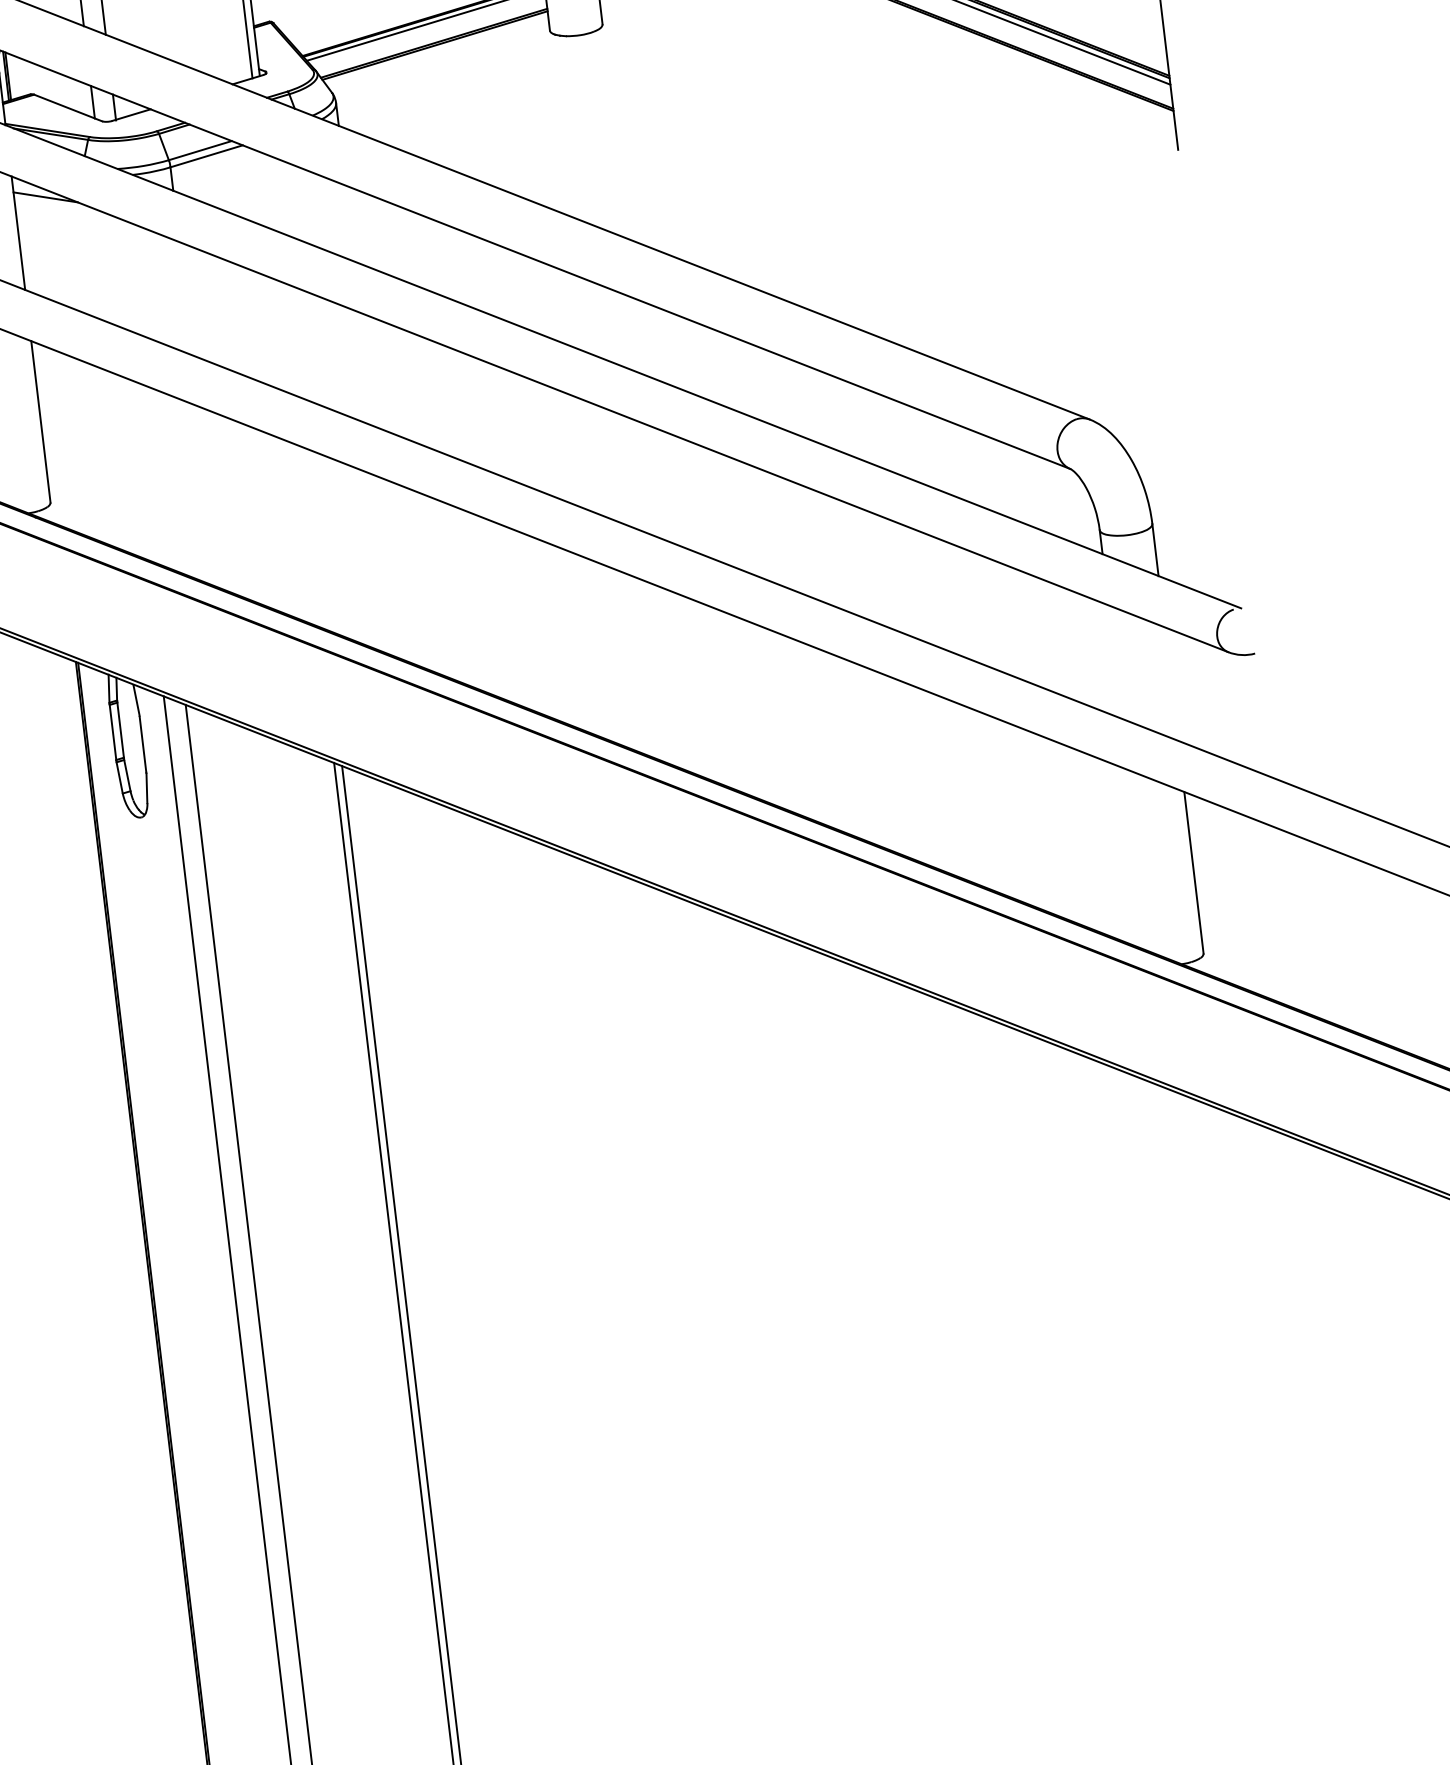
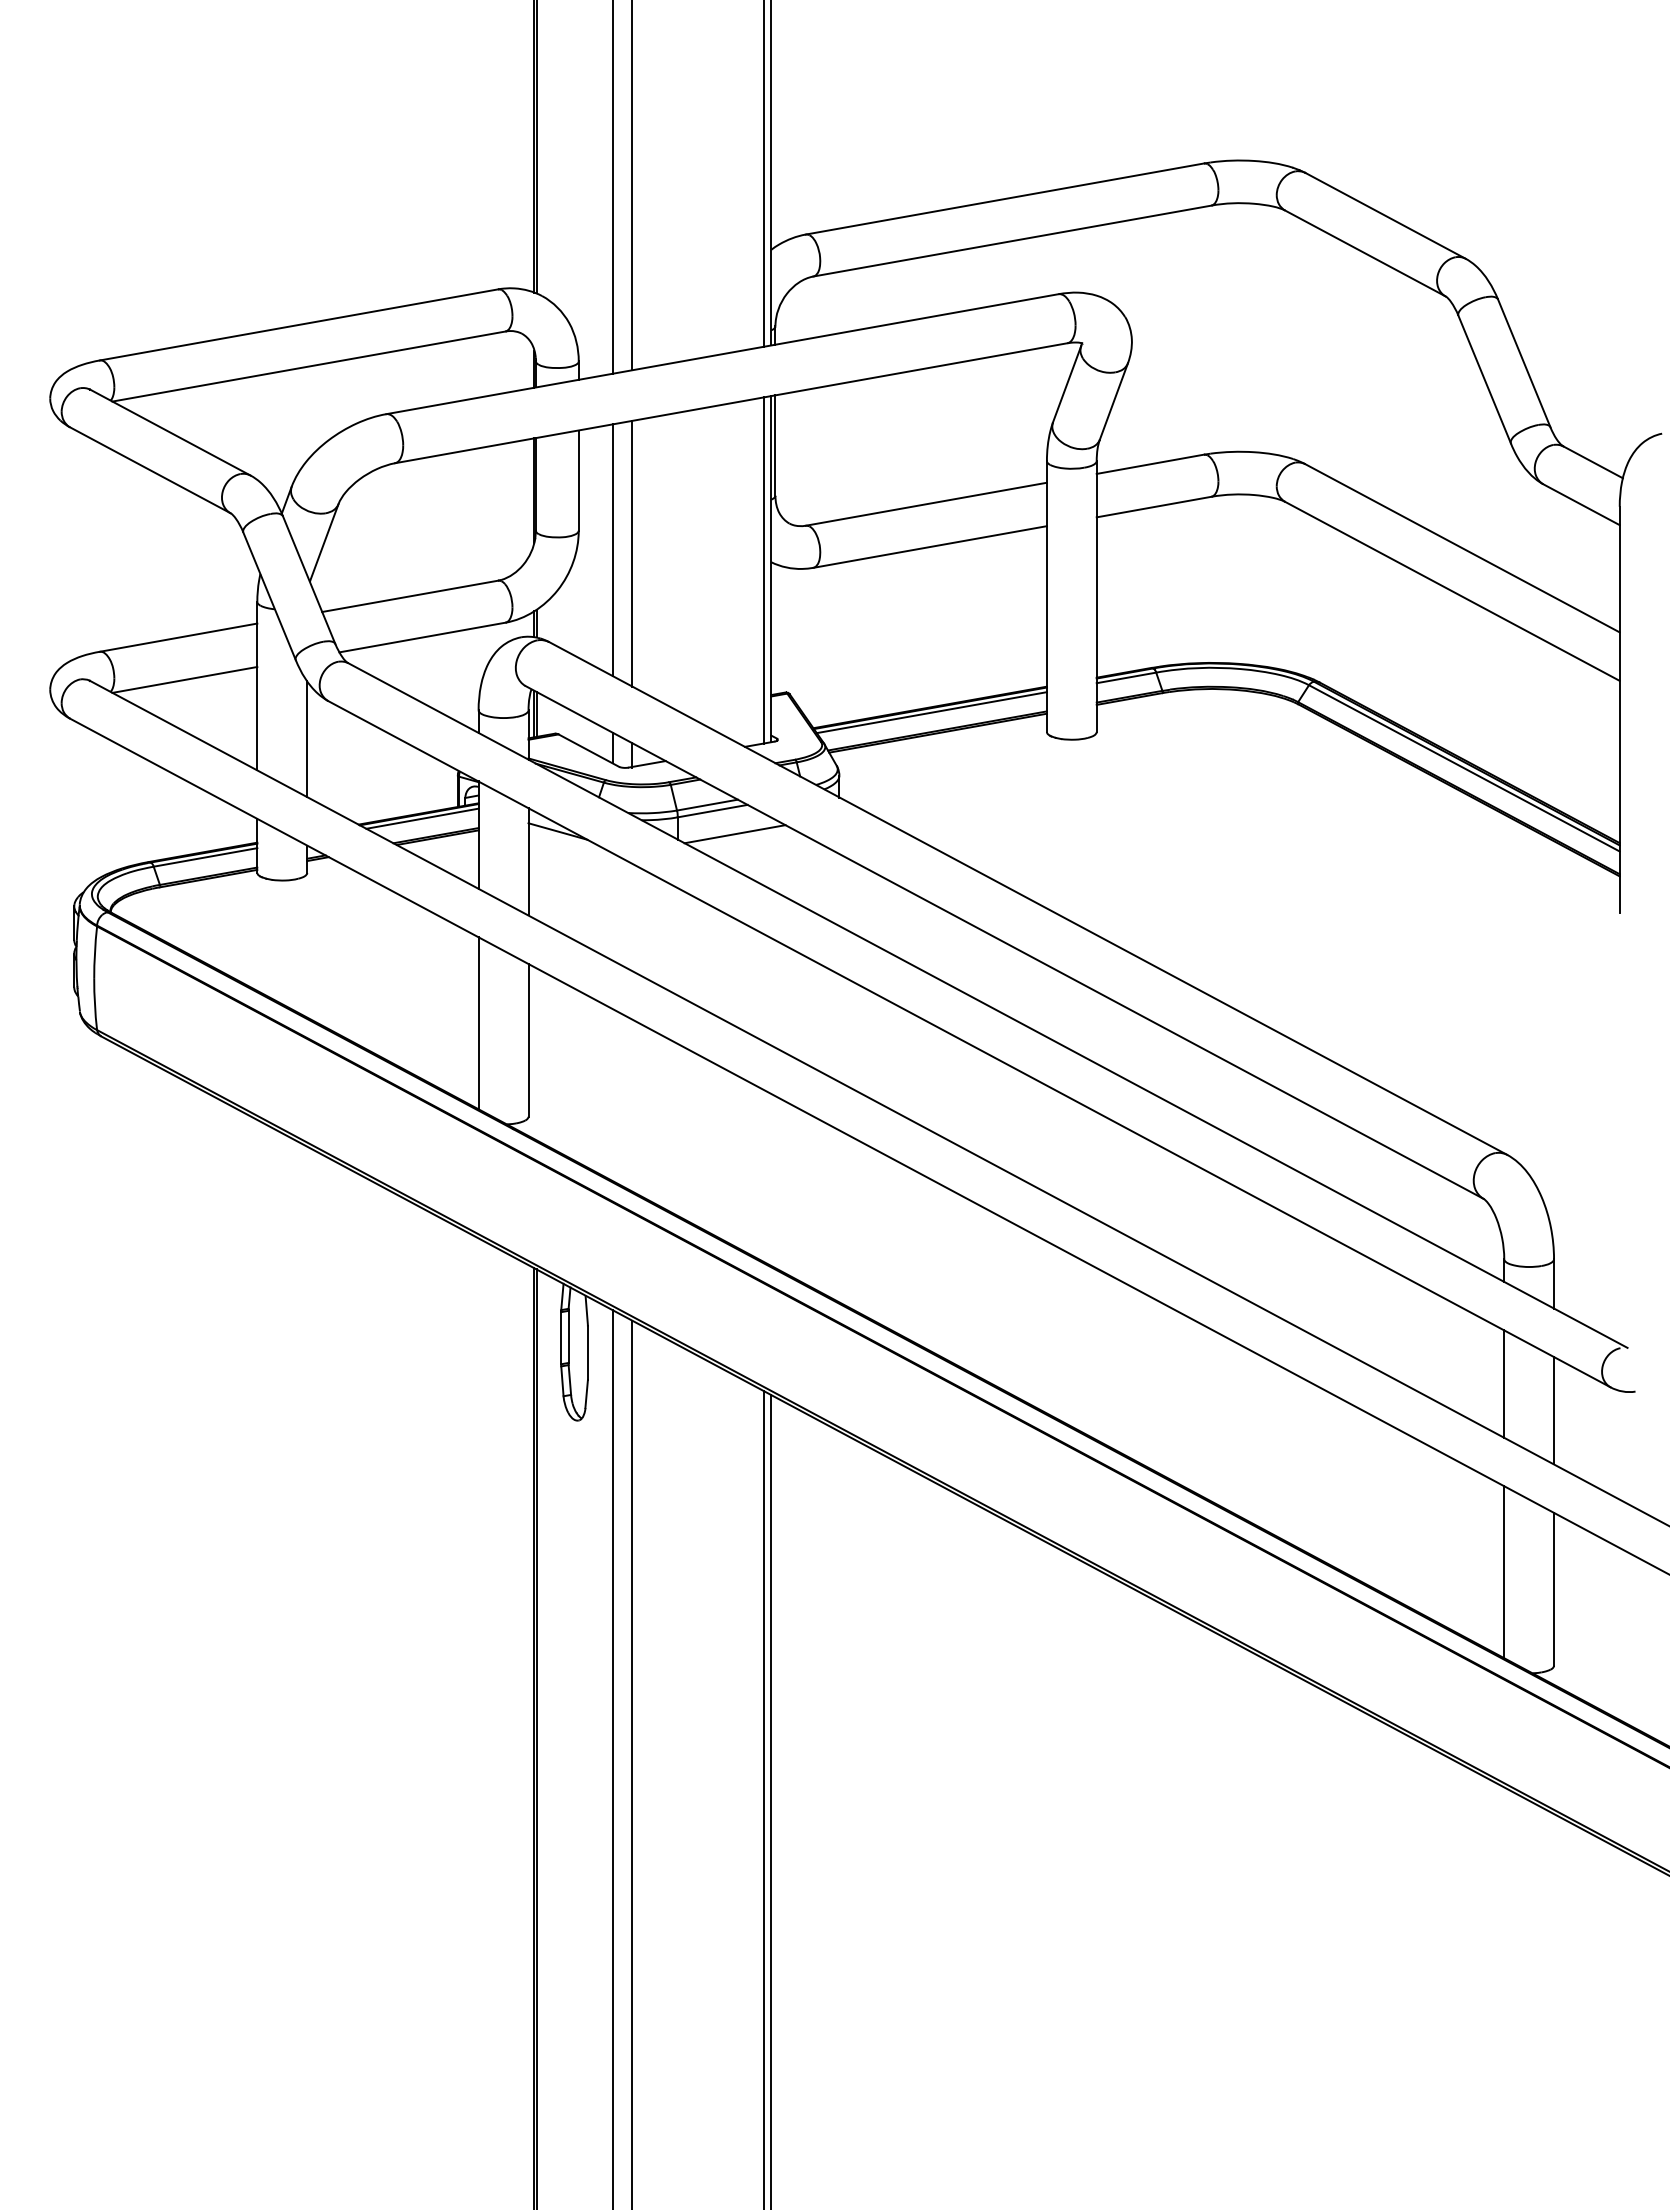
line: (232, 178) -> (734, 834), added
line: (1115, 661) -> (1504, 1383), added
line: (1171, 683) -> (1554, 1410), added
line: (1139, 861) -> (1504, 1572), added

